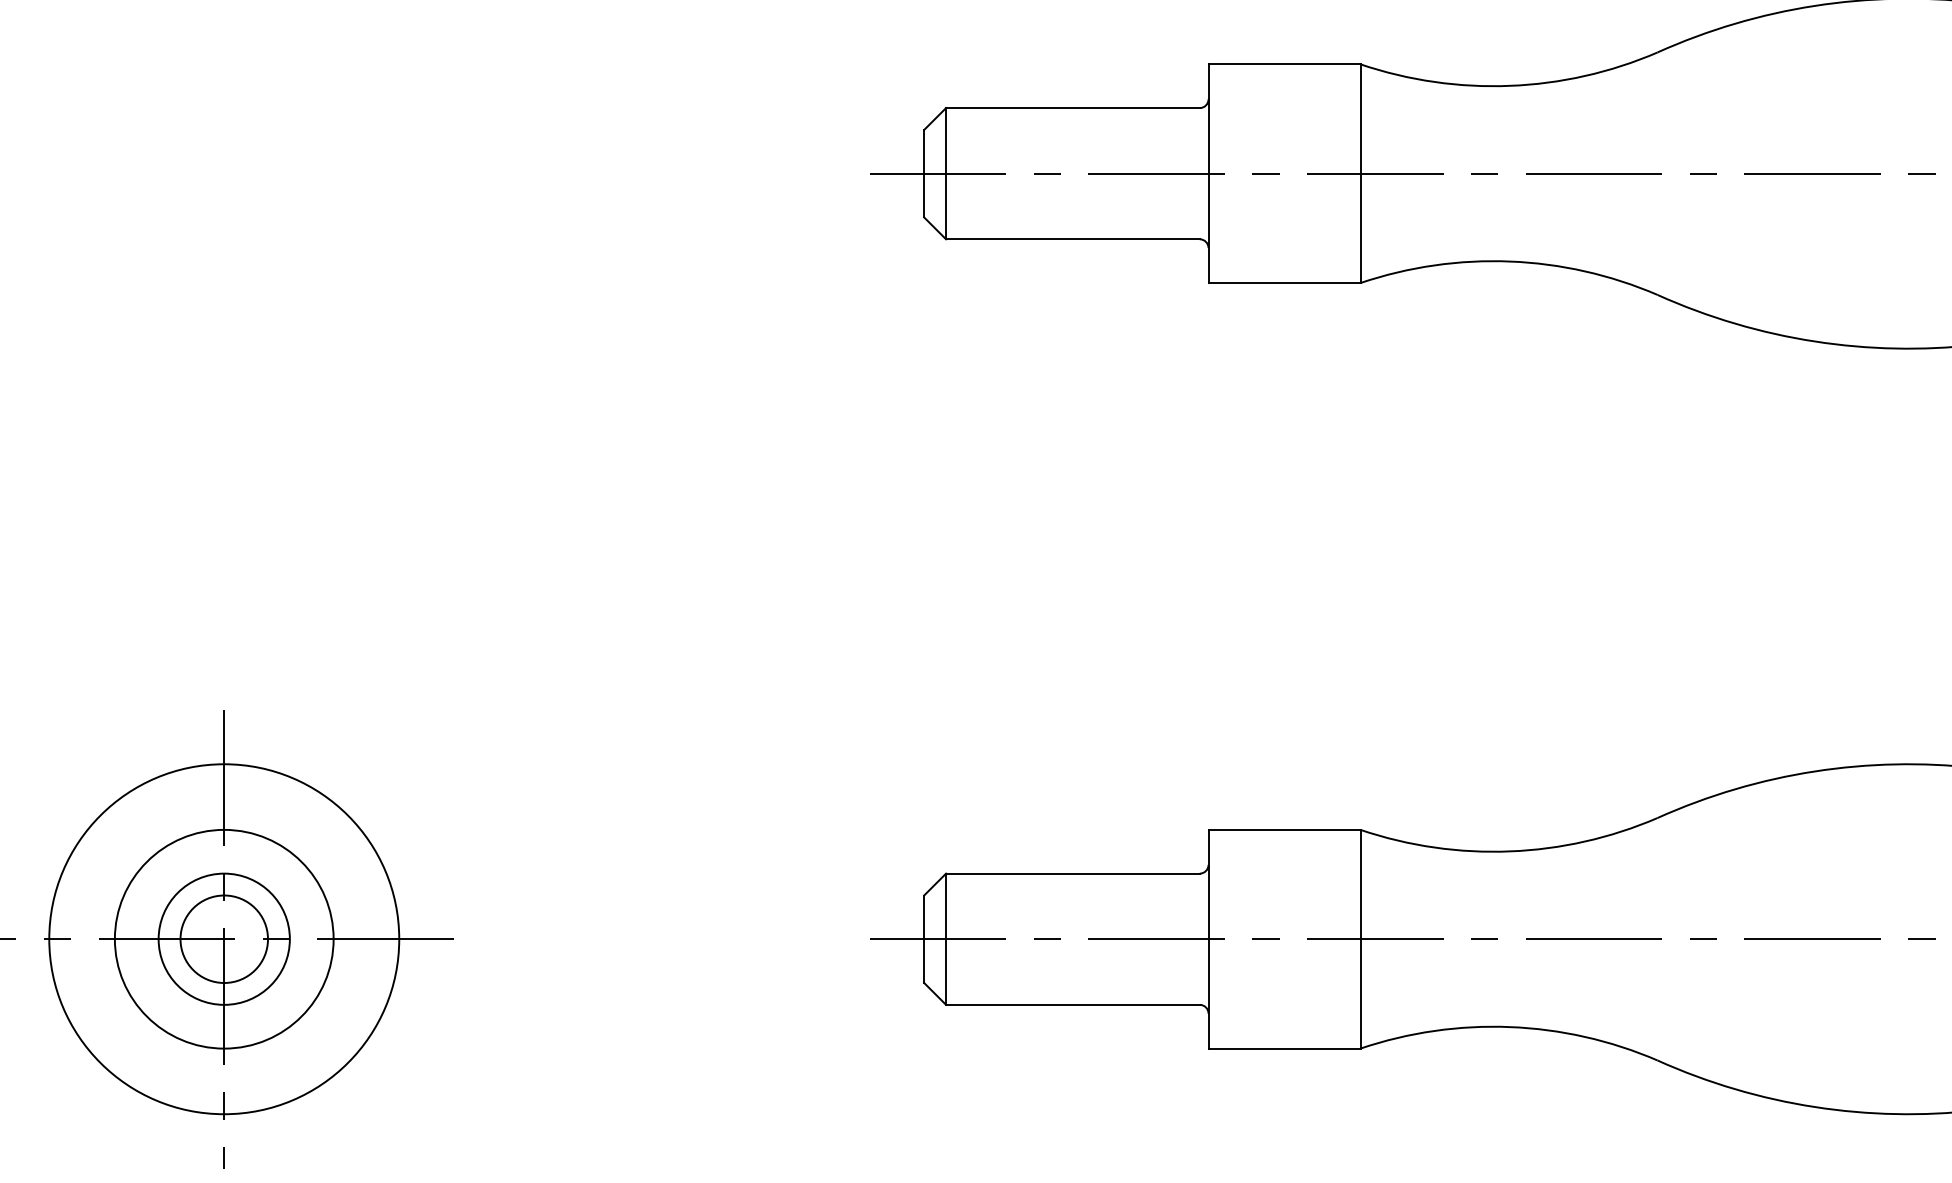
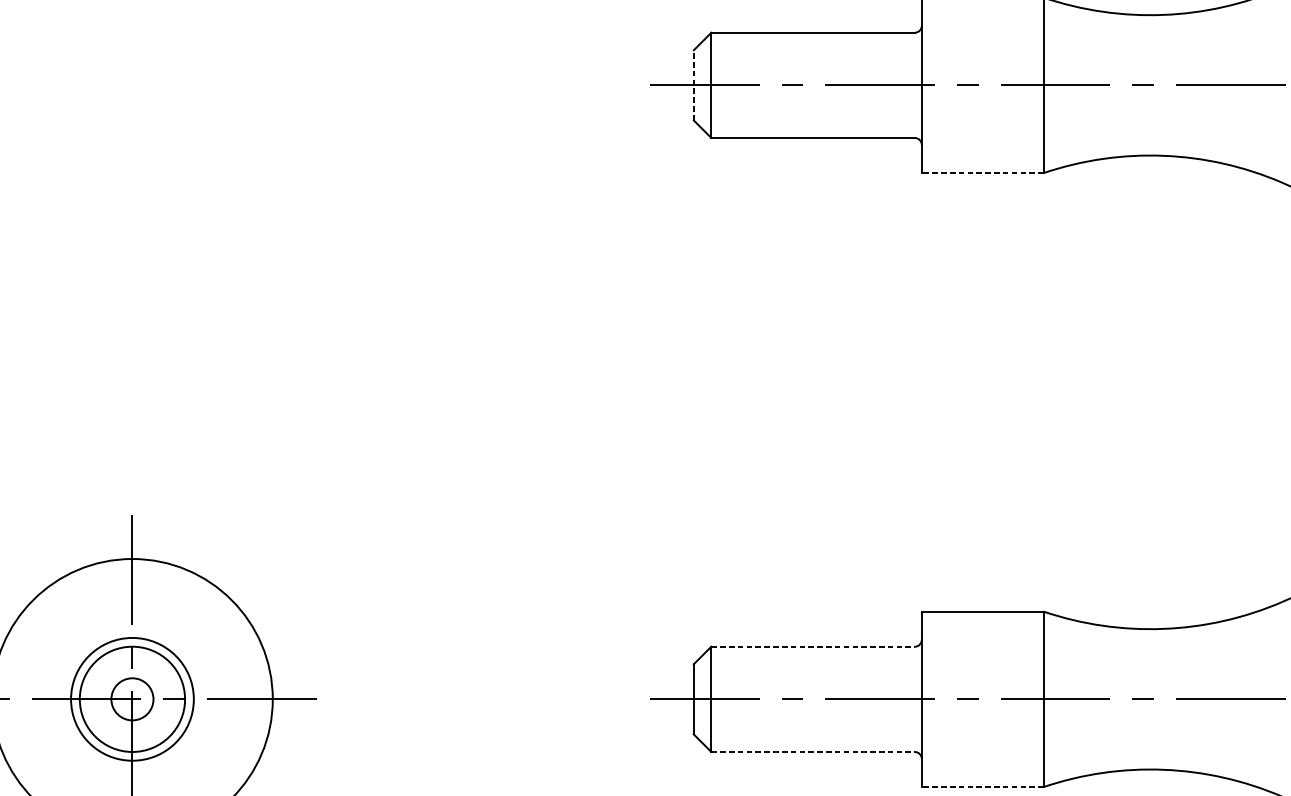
line: (924, 173) -> (694, 85), solid -> dashed
line: (1284, 283) -> (982, 173), solid -> dashed
line: (1072, 873) -> (812, 646), solid -> dashed
circle: (223, 938) -> (131, 698), size x0.7
circle: (224, 938) -> (132, 698), size x0.6
line: (1072, 1004) -> (812, 751), solid -> dashed
line: (1284, 1048) -> (982, 786), solid -> dashed

